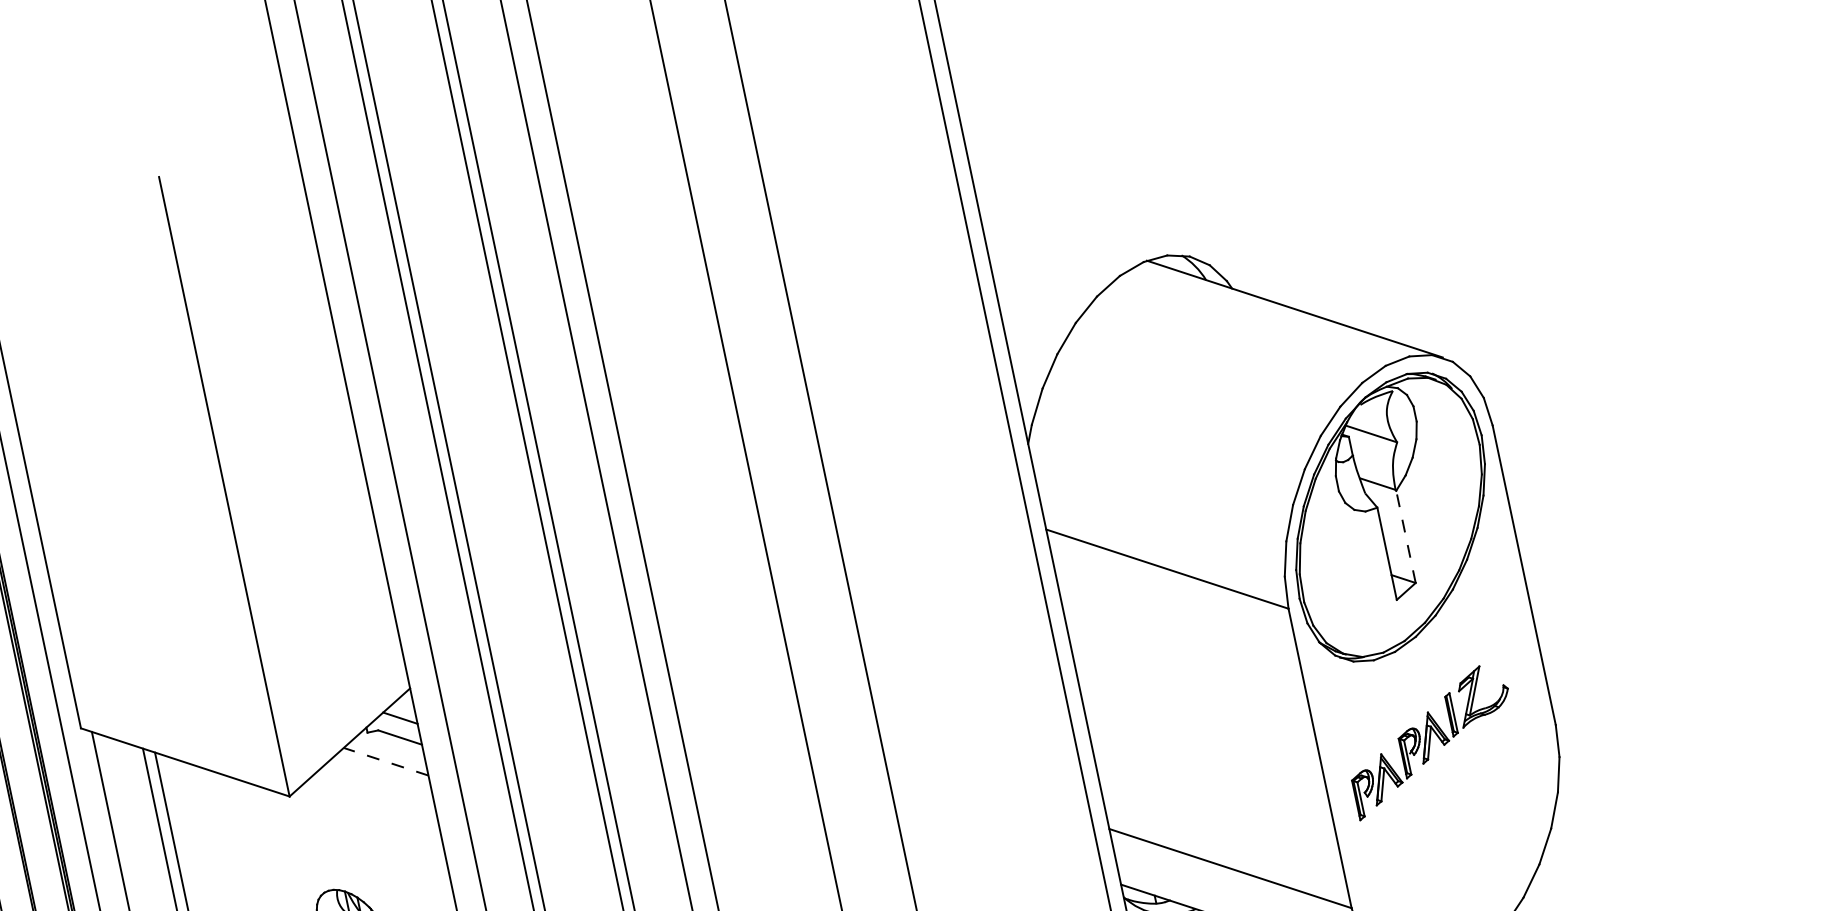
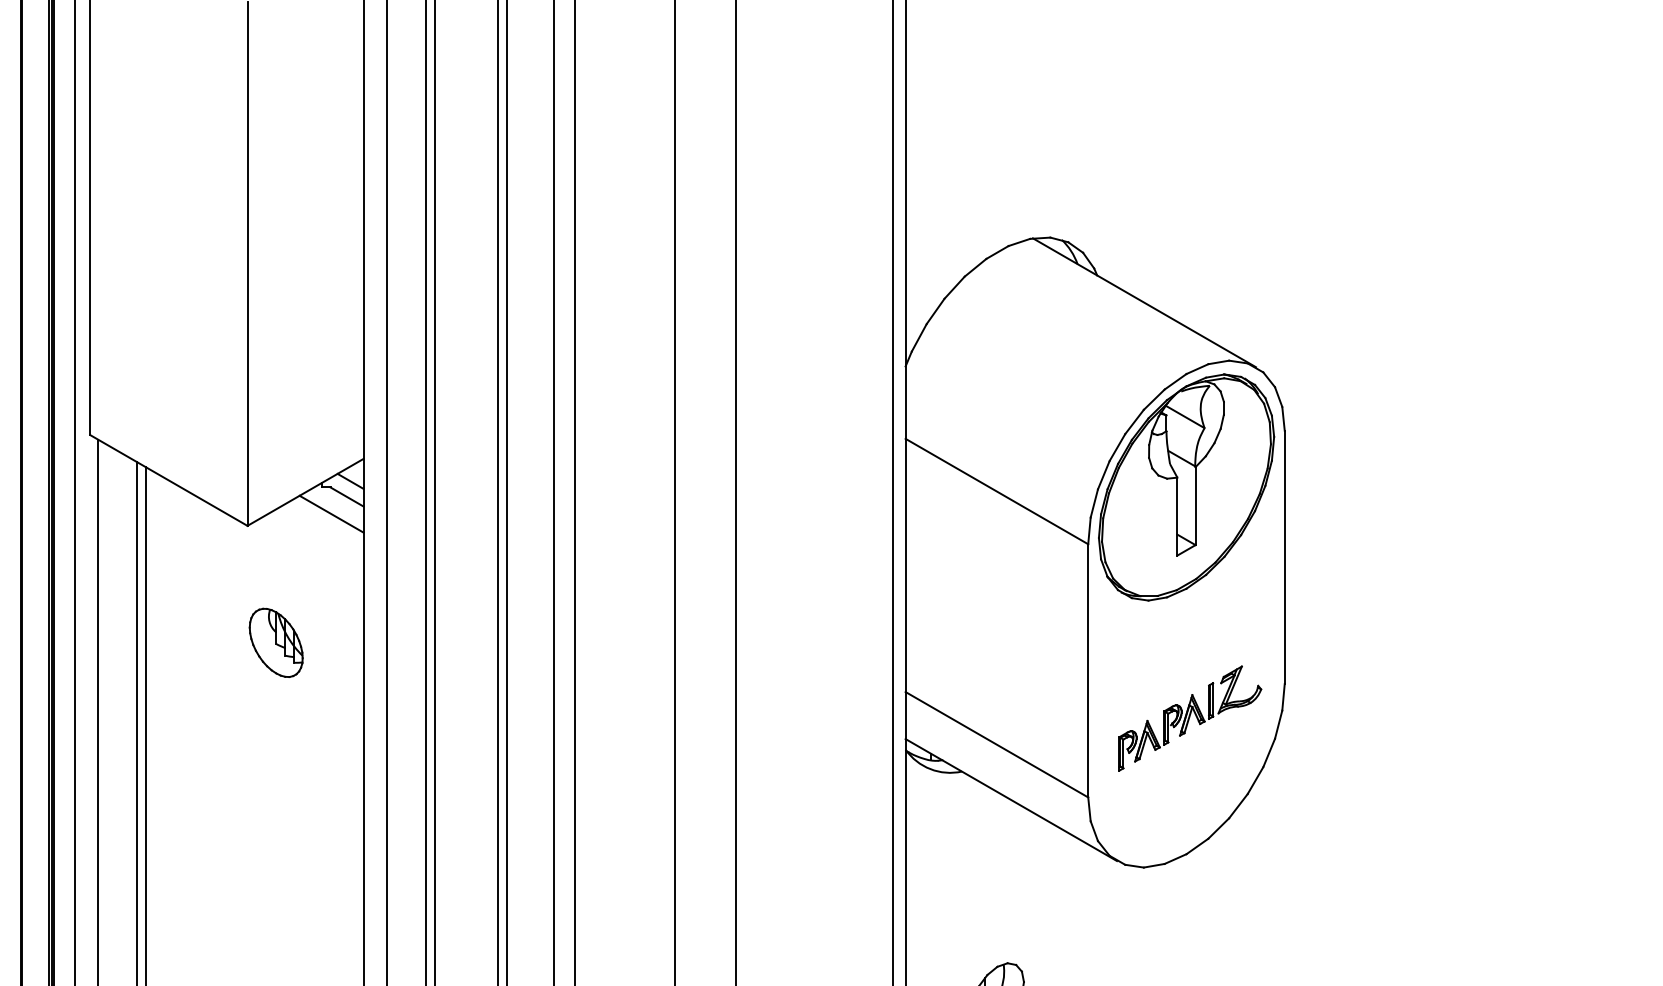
line: (1405, 537) -> (1195, 506), dashed -> solid
part: (1431, 740) -> (1190, 718), moved
line: (386, 762) -> (331, 514), dashed -> solid

